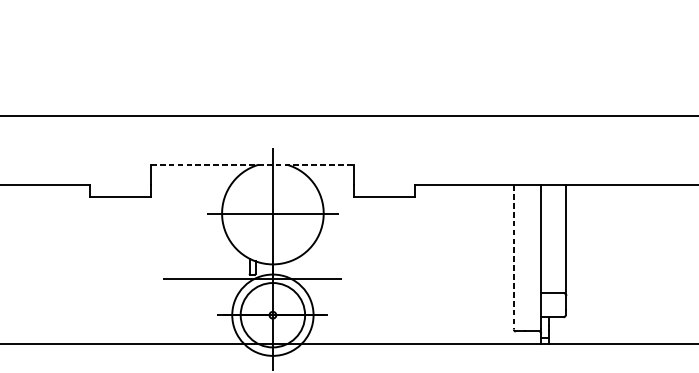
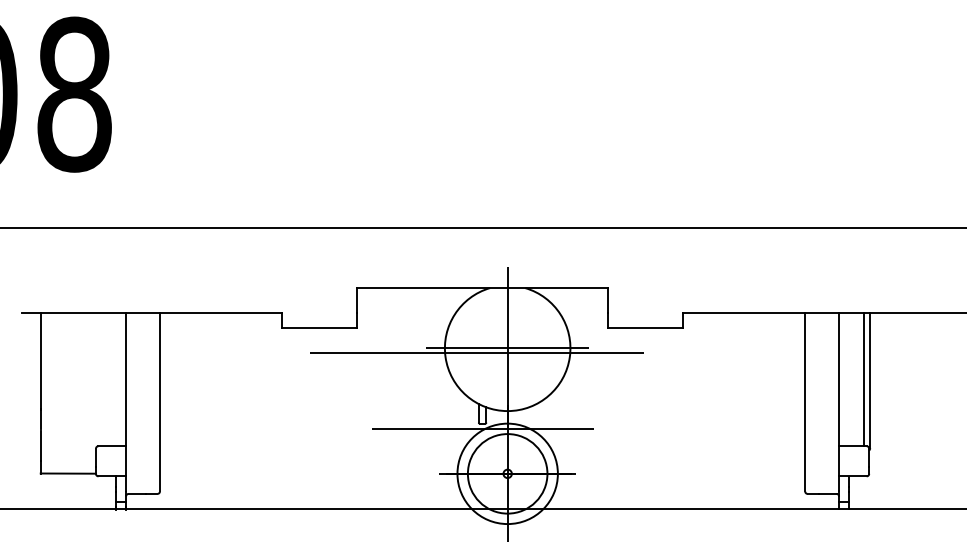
line: (252, 165) -> (482, 288), dashed -> solid
line: (248, 217) -> (477, 353), added
line: (561, 238) -> (864, 379), added
line: (514, 257) -> (805, 402), dashed -> solid

